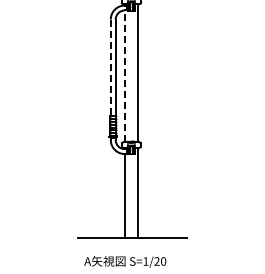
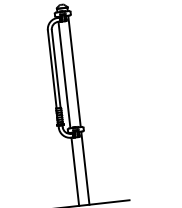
line: (110, 68) -> (52, 70), dashed -> solid
line: (124, 76) -> (64, 75), dashed -> solid

